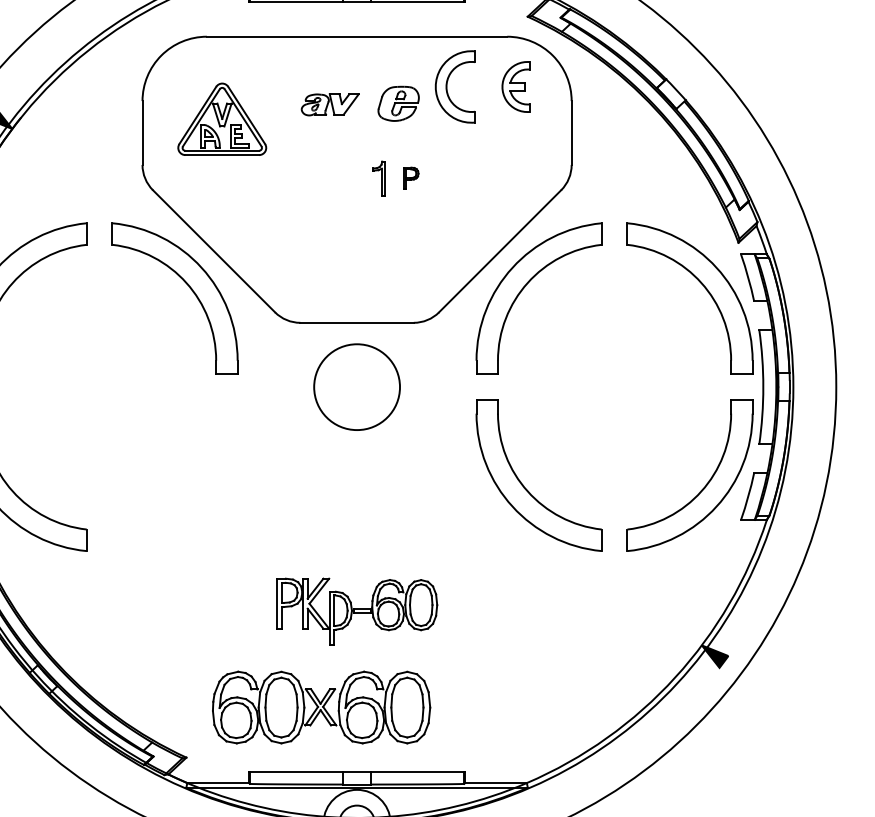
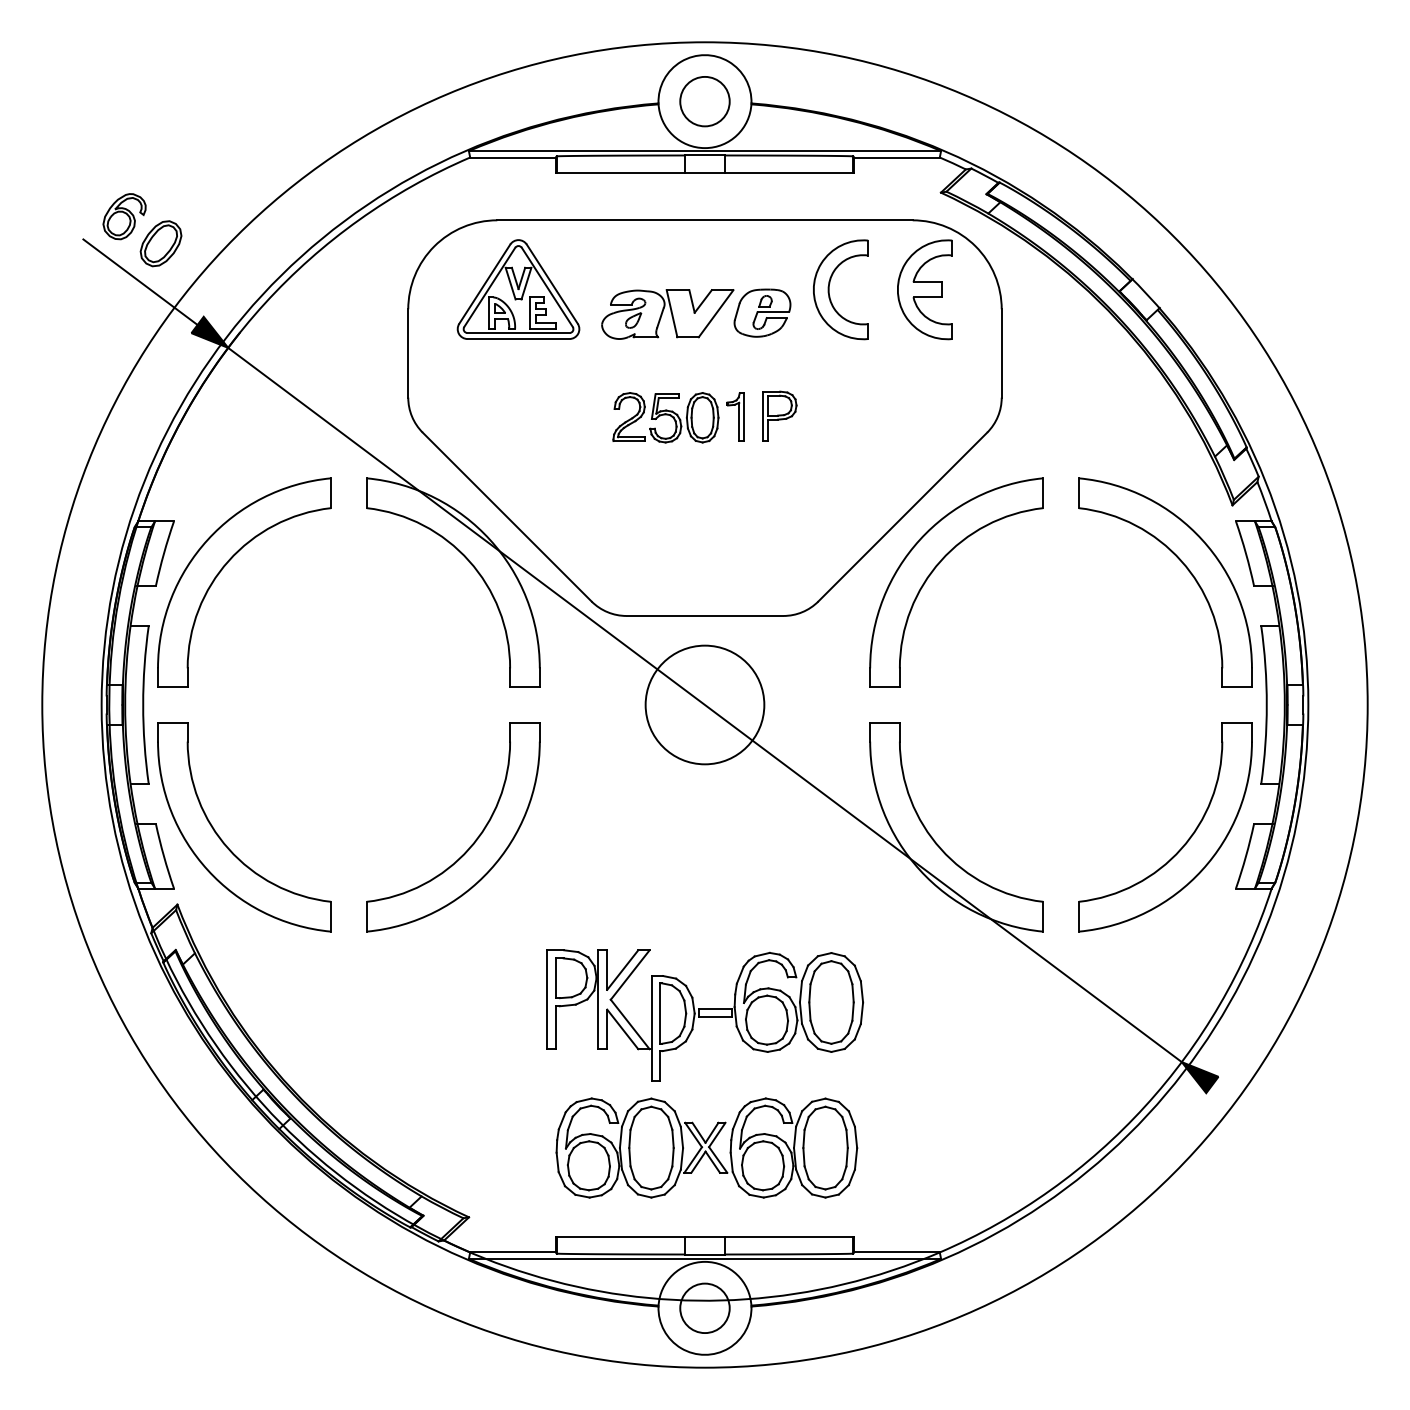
part: (515, 86) -> (924, 289), size x1.43
part: (329, 104) -> (667, 314), size x1.67
part: (222, 119) -> (518, 289), moved
part: (410, 177) -> (779, 415), size x1.67
part: (328, 179) -> (665, 417), added
line: (356, 386) -> (704, 704), added
part: (188, 488) -> (471, 844), added
part: (357, 611) -> (705, 1015), size x1.43
part: (321, 707) -> (706, 1147), moved

